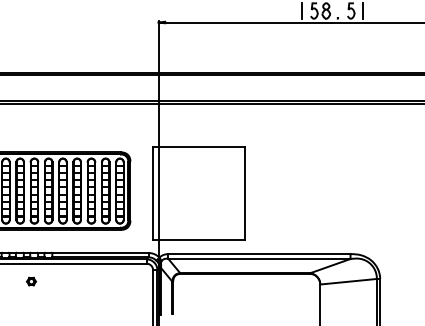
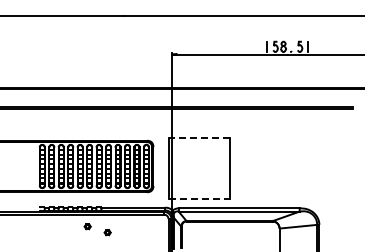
line: (199, 147) -> (199, 137), solid -> dashed
line: (199, 239) -> (199, 198), solid -> dashed
part: (61, 290) -> (107, 232), added

